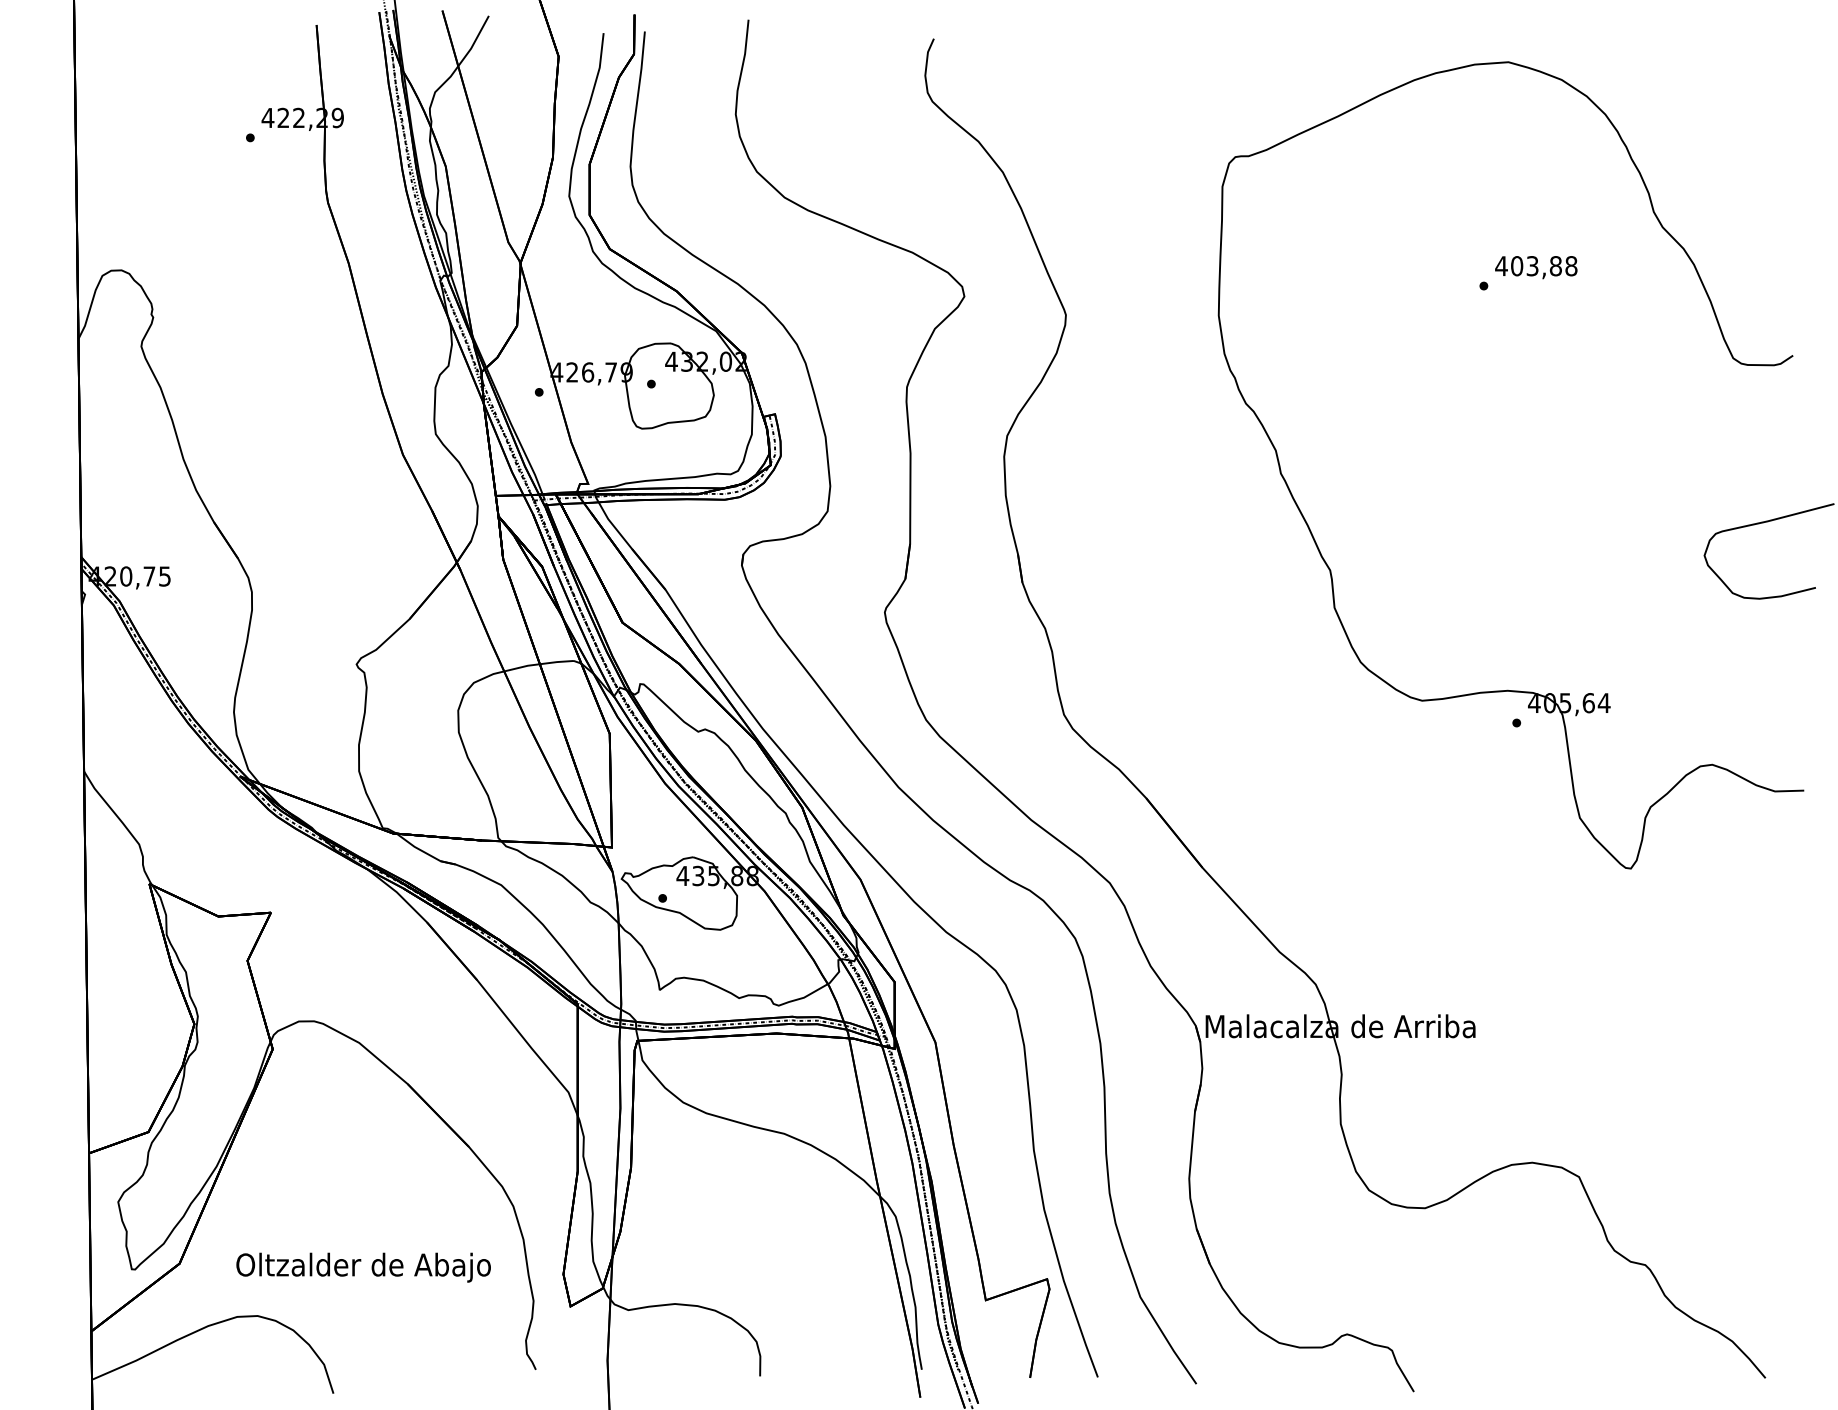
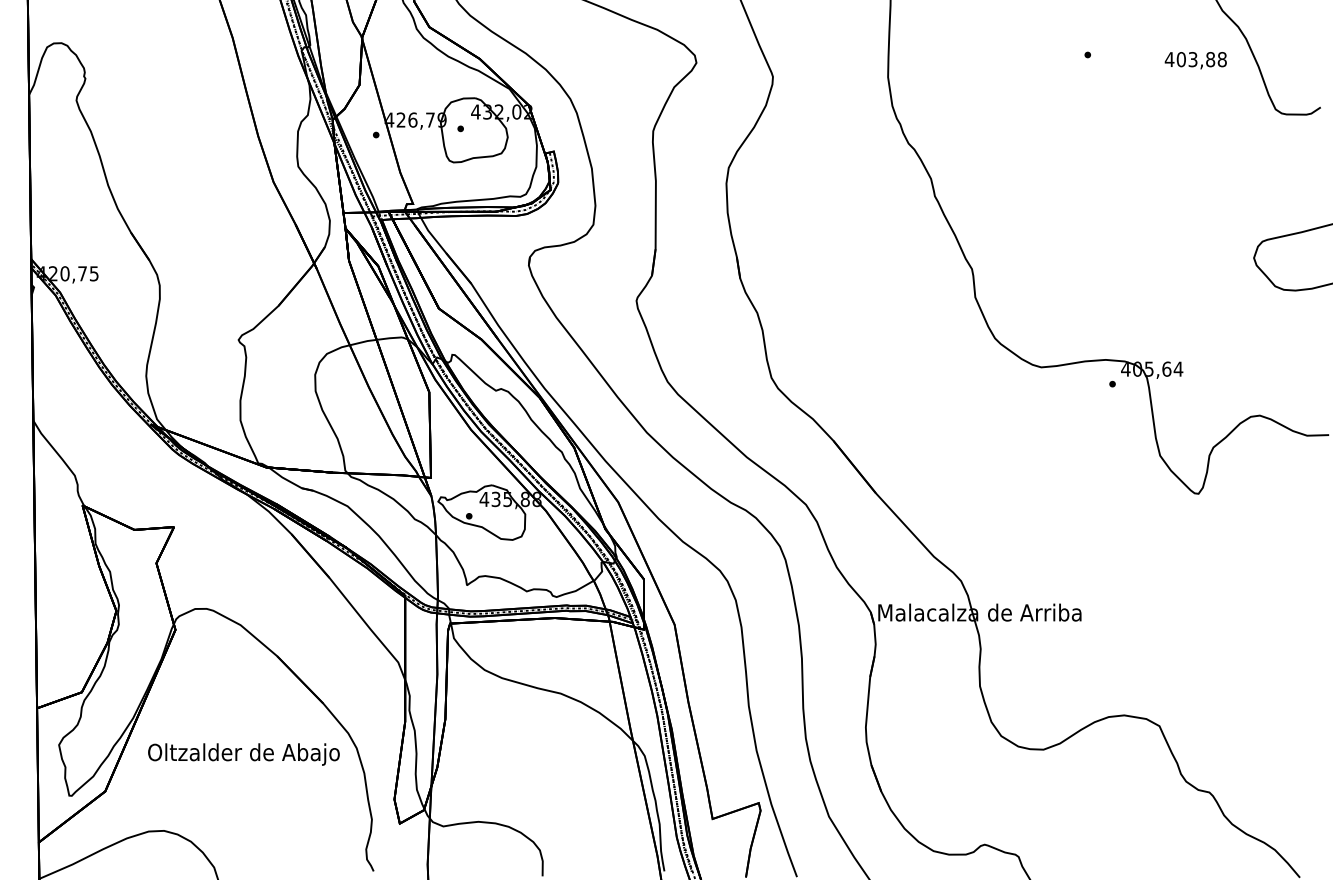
text: (1536, 267) -> (1195, 60), moved
text: (363, 1267) -> (243, 754), moved

